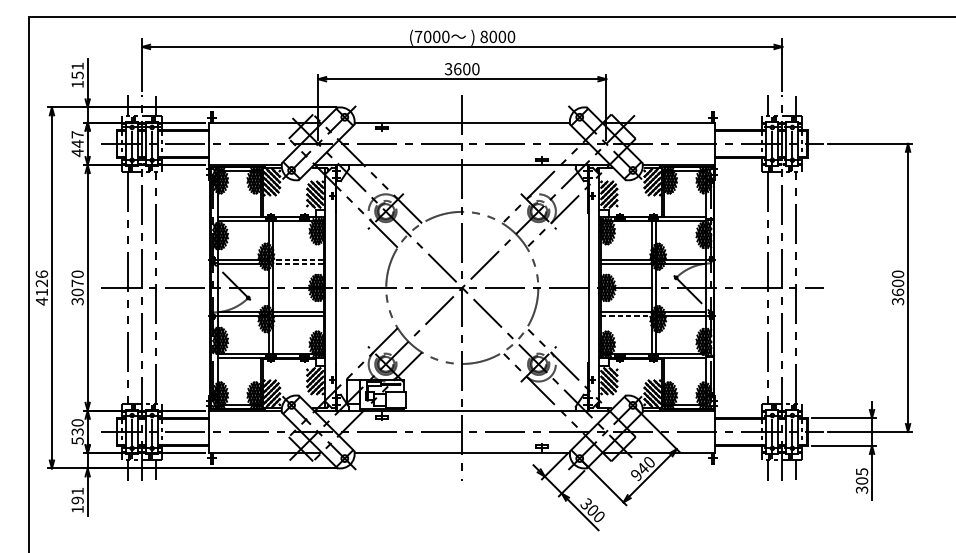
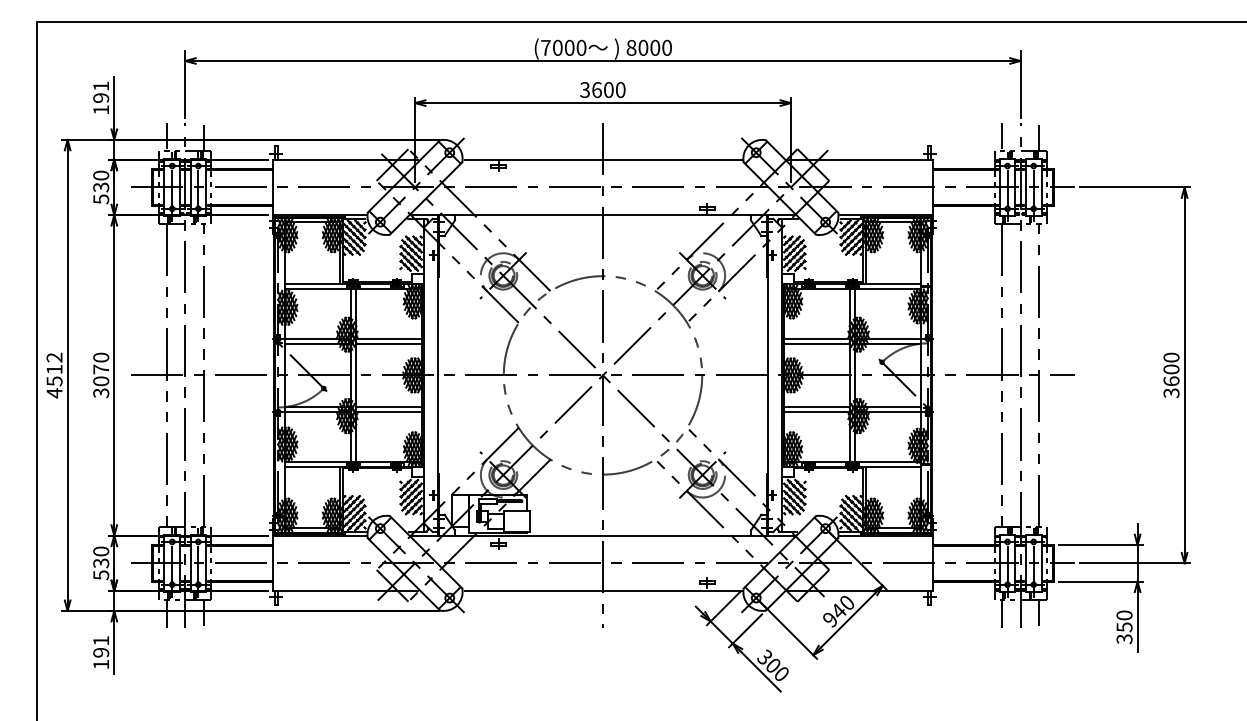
text: (77, 75) -> (101, 98), 151 -> 191
text: (77, 143) -> (101, 187), 447 -> 530
line: (297, 259) -> (388, 338), dashed -> solid
line: (297, 264) -> (388, 344), dashed -> solid
text: (41, 283) -> (54, 369), 4126 -> 4512
line: (626, 315) -> (817, 411), dashed -> solid
text: (862, 476) -> (1124, 621), 305 -> 350

